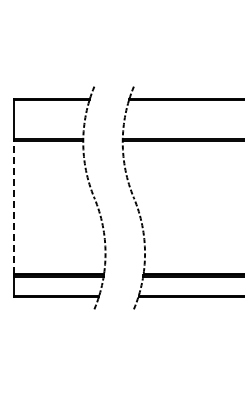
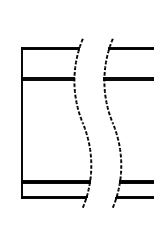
line: (14, 207) -> (22, 130), dashed -> solid

